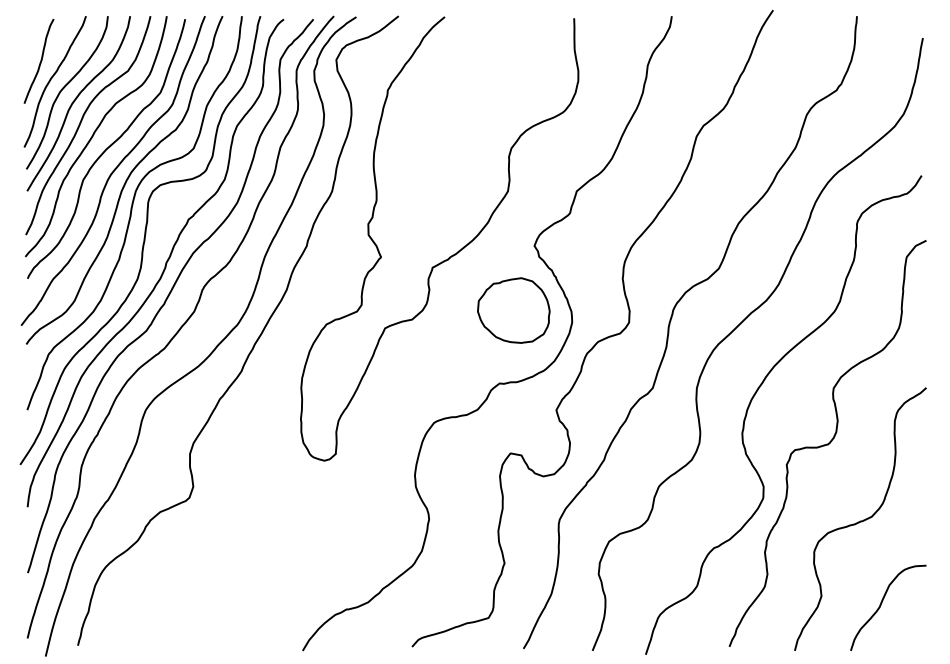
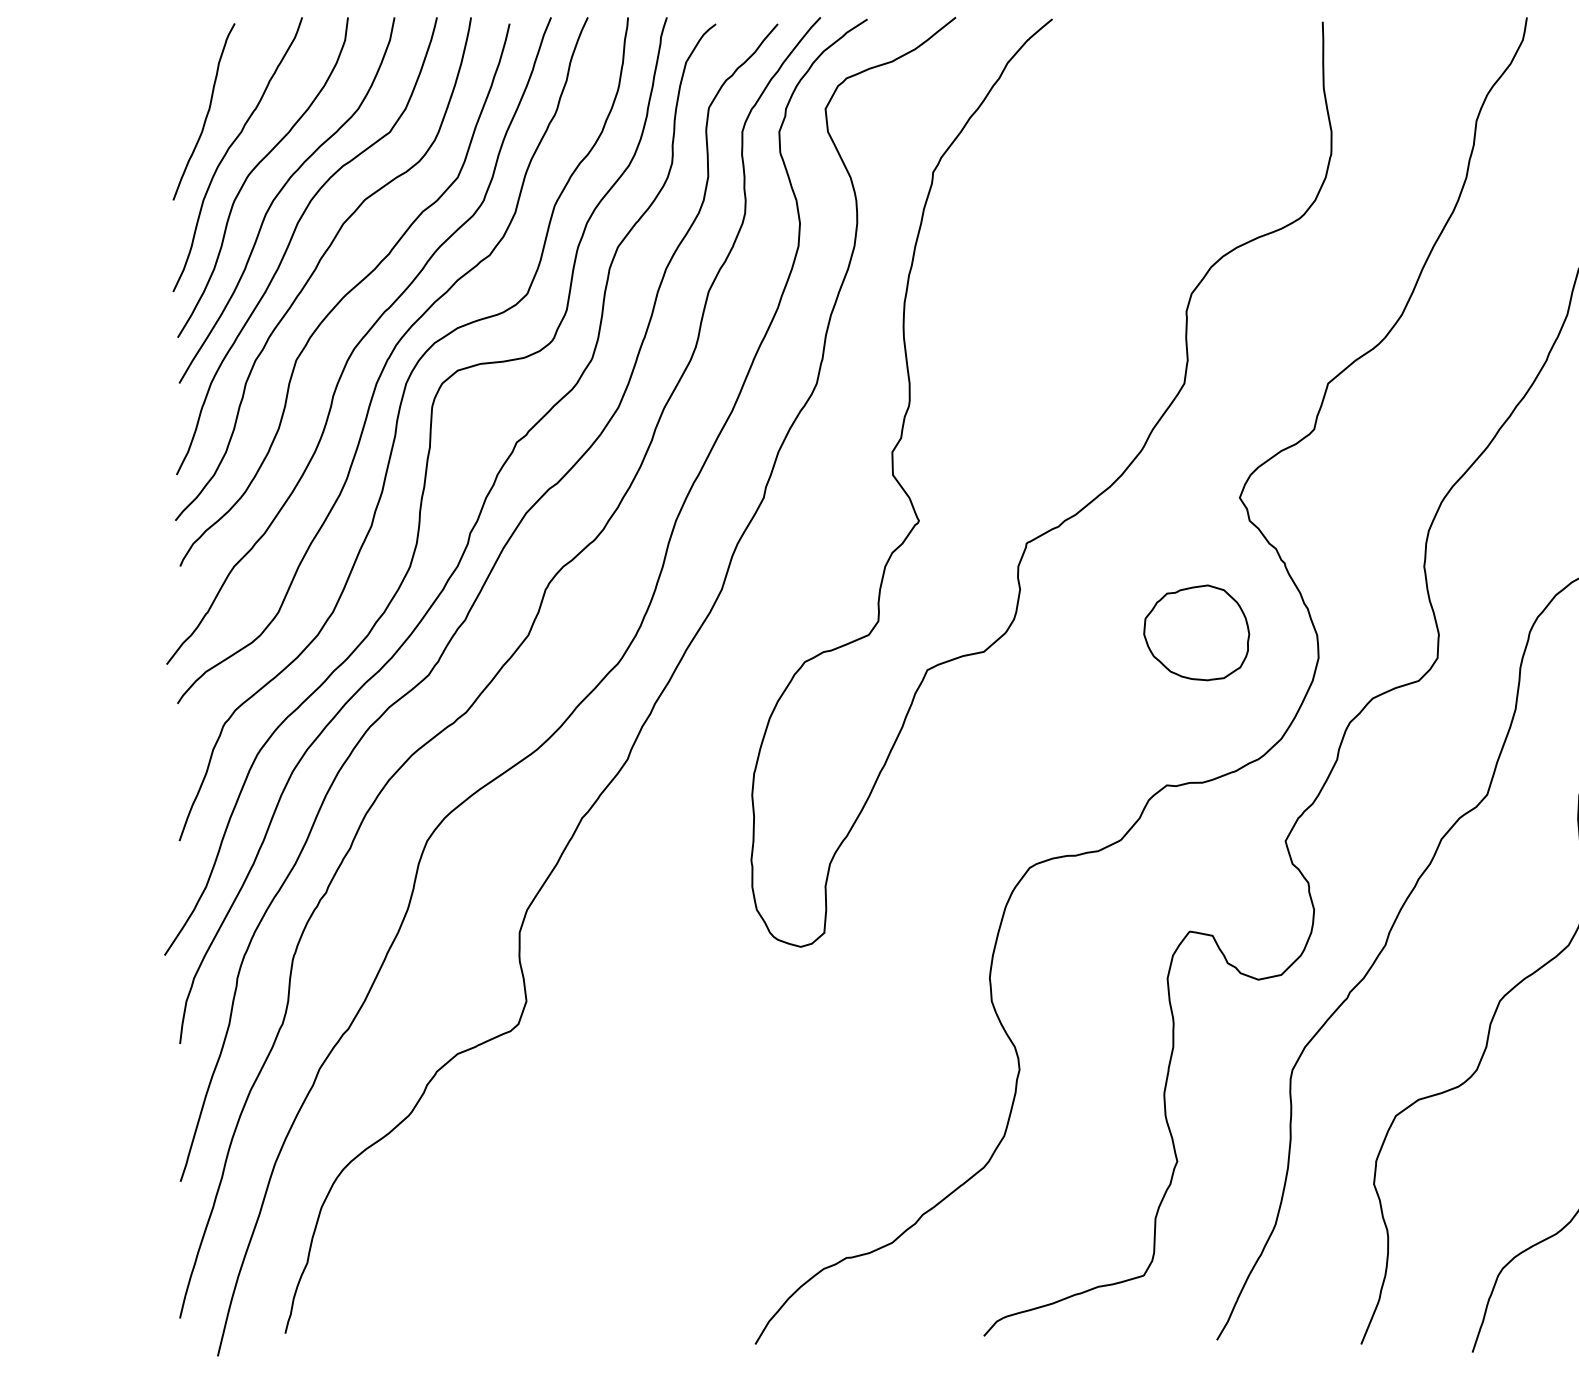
part: (513, 310) -> (1195, 632), size x0.7

